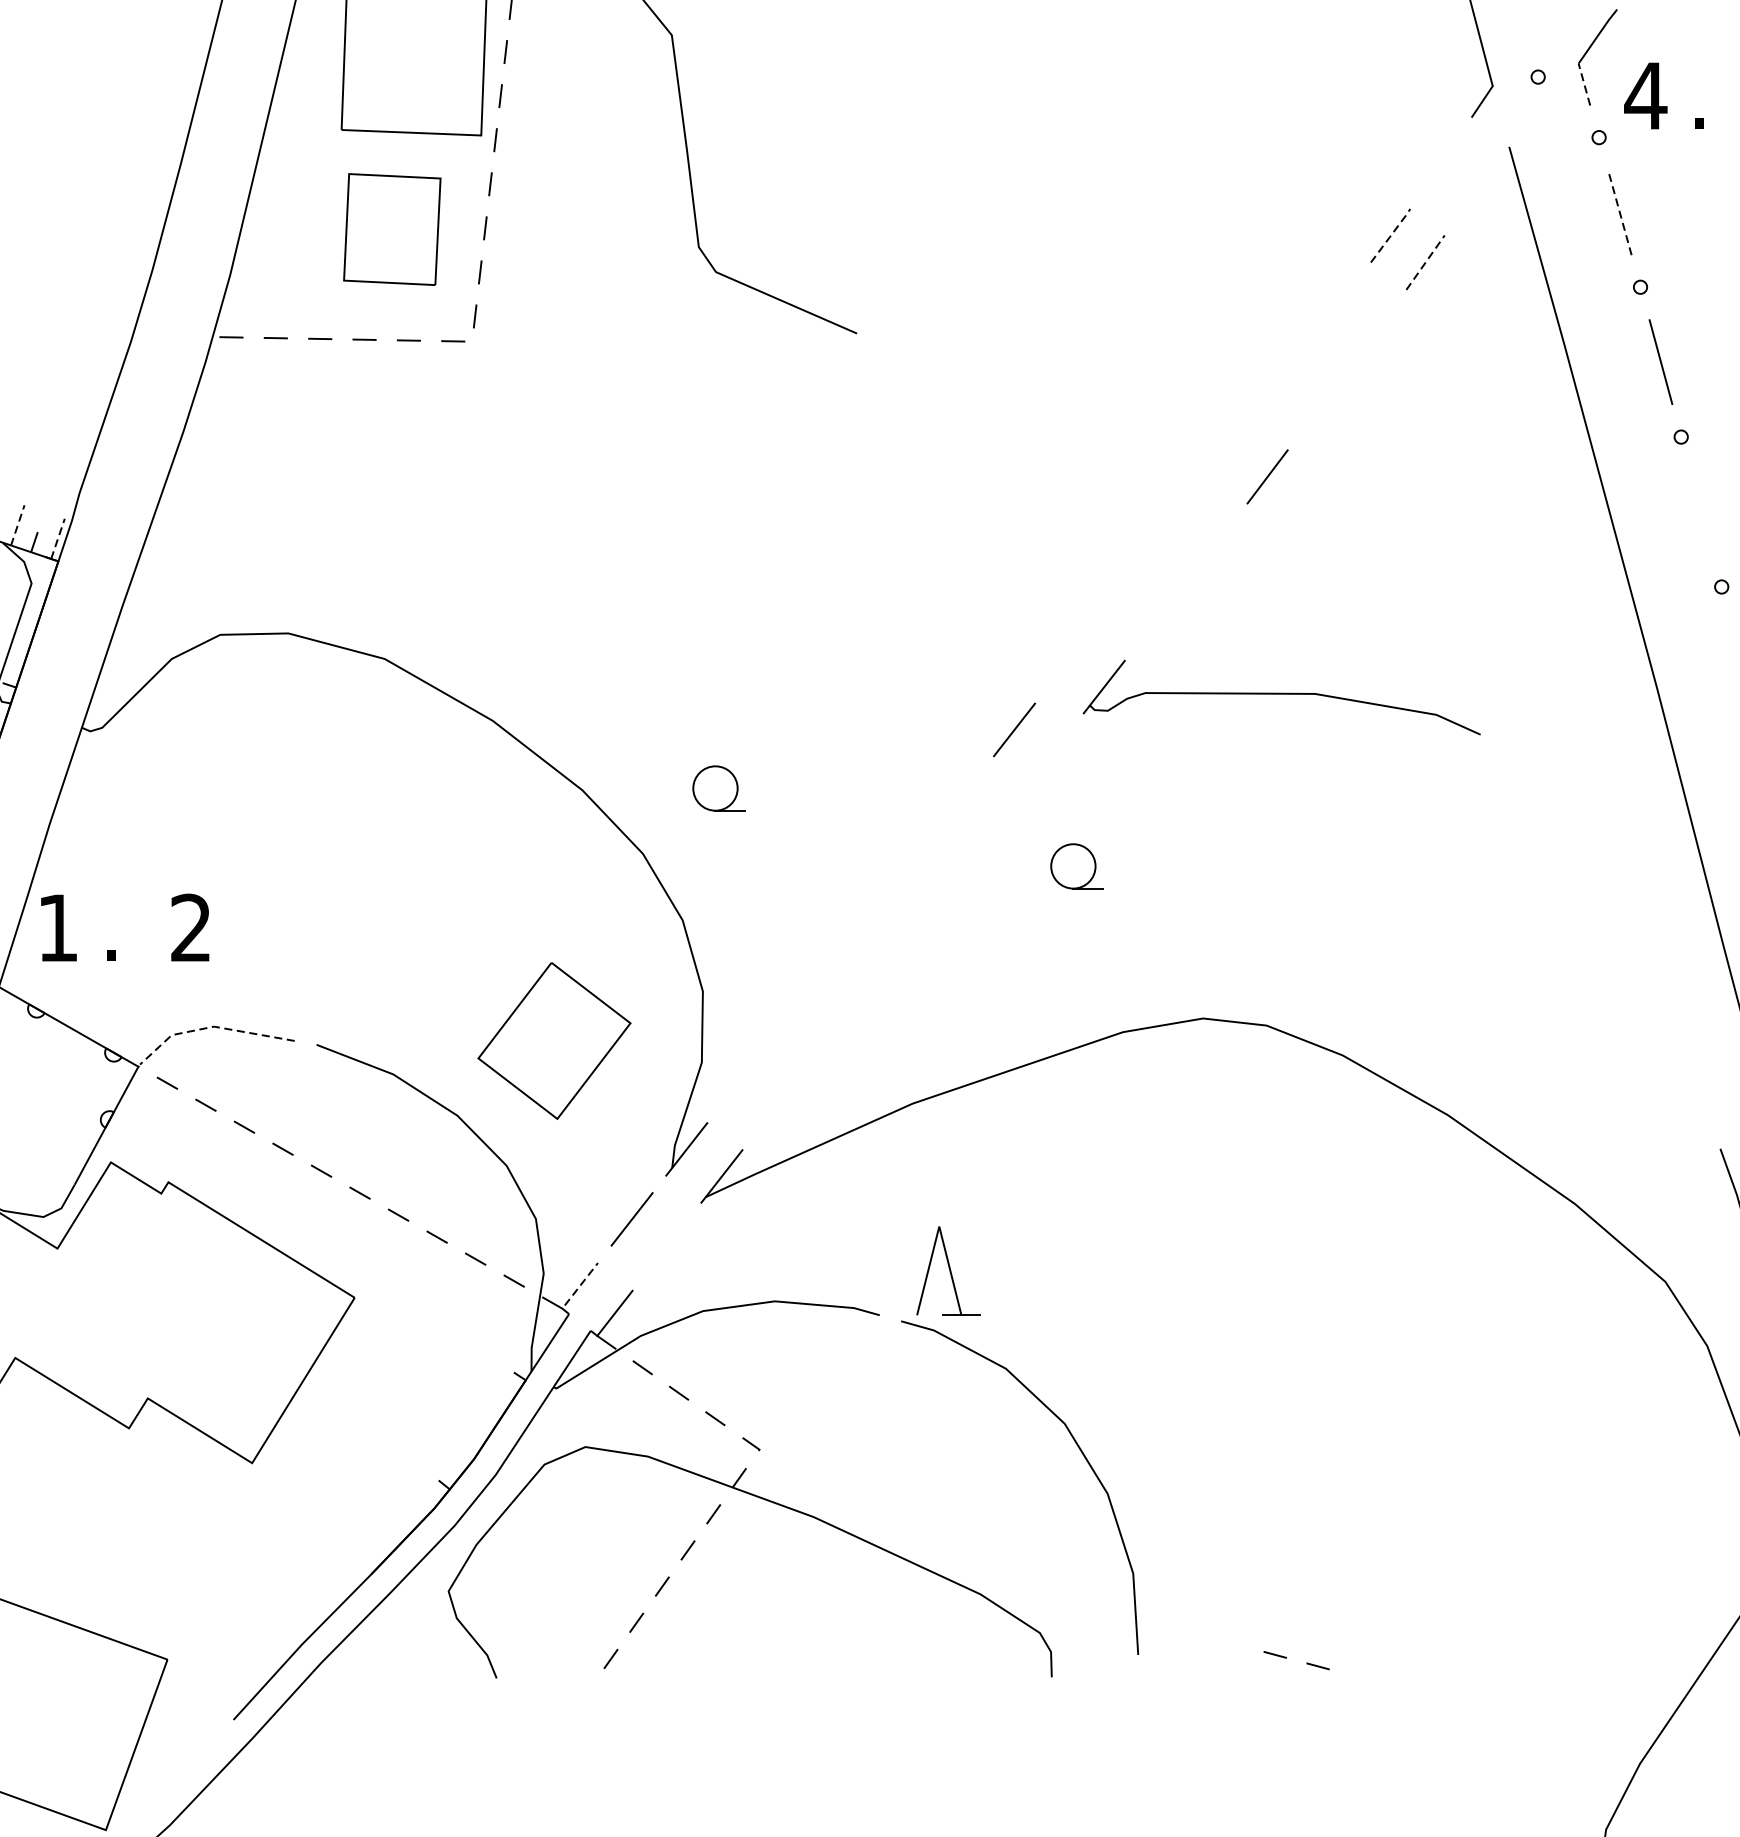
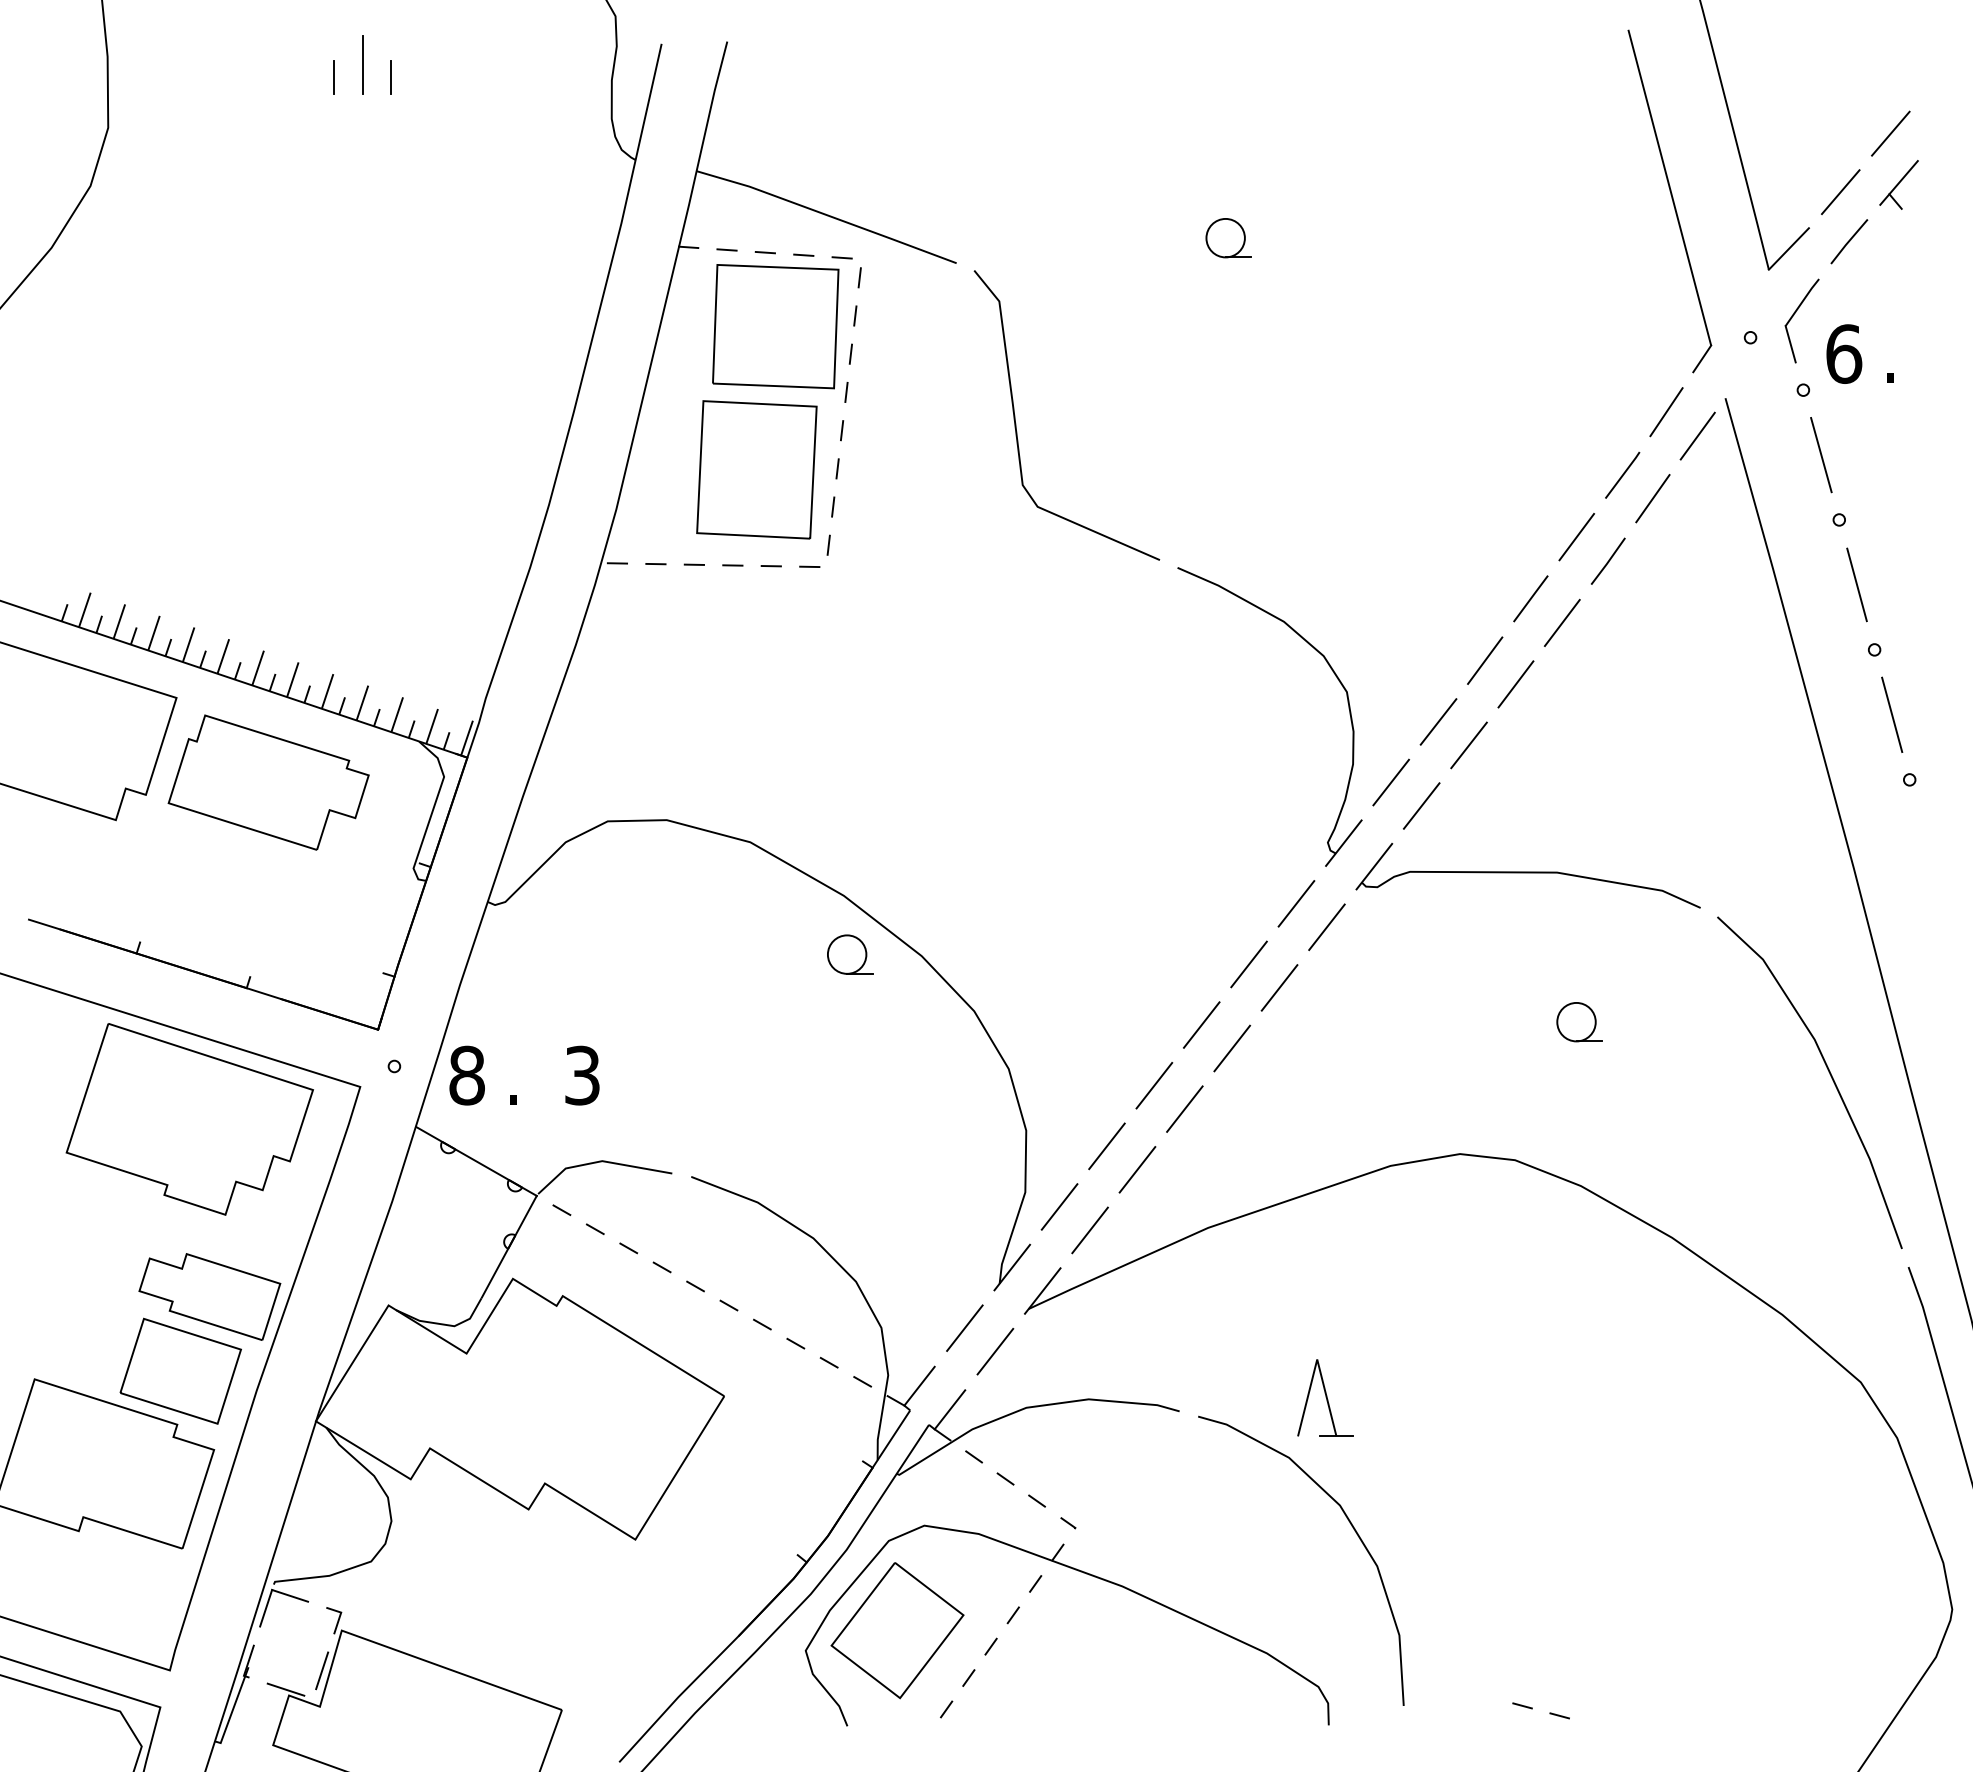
line: (1584, 84) -> (1790, 344), dashed -> solid
text: (1645, 95) -> (1843, 353), 4 -> 6
line: (1441, 163) -> (1666, 412), added
line: (1476, 189) -> (1697, 435), added
line: (1619, 211) -> (1821, 454), dashed -> solid
part: (391, 229) -> (756, 469), size x1.43
line: (1391, 234) -> (1623, 474), dashed -> solid
line: (1425, 262) -> (1652, 498), dashed -> solid
line: (1337, 306) -> (1576, 536), added
line: (1374, 334) -> (1608, 560), added
line: (1284, 377) -> (1530, 598), added
line: (1320, 405) -> (1561, 622), added
line: (1232, 449) -> (1485, 660), added
part: (1057, 464) -> (1333, 673), added
line: (1701, 511) -> (1892, 714), added
line: (1178, 519) -> (1438, 721), added
line: (18, 525) -> (432, 726), dashed -> solid
line: (58, 538) -> (467, 737), dashed -> solid
line: (1212, 547) -> (1468, 745), added
line: (1122, 590) -> (1390, 782), added
line: (1158, 616) -> (1421, 805), added
line: (1049, 757) -> (1326, 927), added
part: (719, 788) -> (850, 954), moved
line: (959, 799) -> (1248, 964), added
line: (994, 826) -> (1279, 987), added
part: (1076, 866) -> (1579, 1022), moved
line: (904, 869) -> (1201, 1024), added
line: (940, 896) -> (1232, 1048), added
line: (1628, 924) -> (1828, 1072), added
text: (57, 927) -> (466, 1075), 1 -> 8
text: (191, 927) -> (582, 1075), 2 -> 3
line: (850, 939) -> (1154, 1085), added
line: (885, 965) -> (1184, 1108), added
line: (795, 1009) -> (1106, 1146), added
line: (211, 1027) -> (600, 1161), dashed -> solid
line: (831, 1036) -> (1137, 1169), added
part: (554, 1040) -> (897, 1630), moved
line: (741, 1078) -> (1059, 1206), added
line: (775, 1106) -> (1089, 1230), added
line: (667, 1246) -> (995, 1351), added
part: (948, 1270) -> (1325, 1397), moved
line: (577, 1290) -> (917, 1389), dashed -> solid

